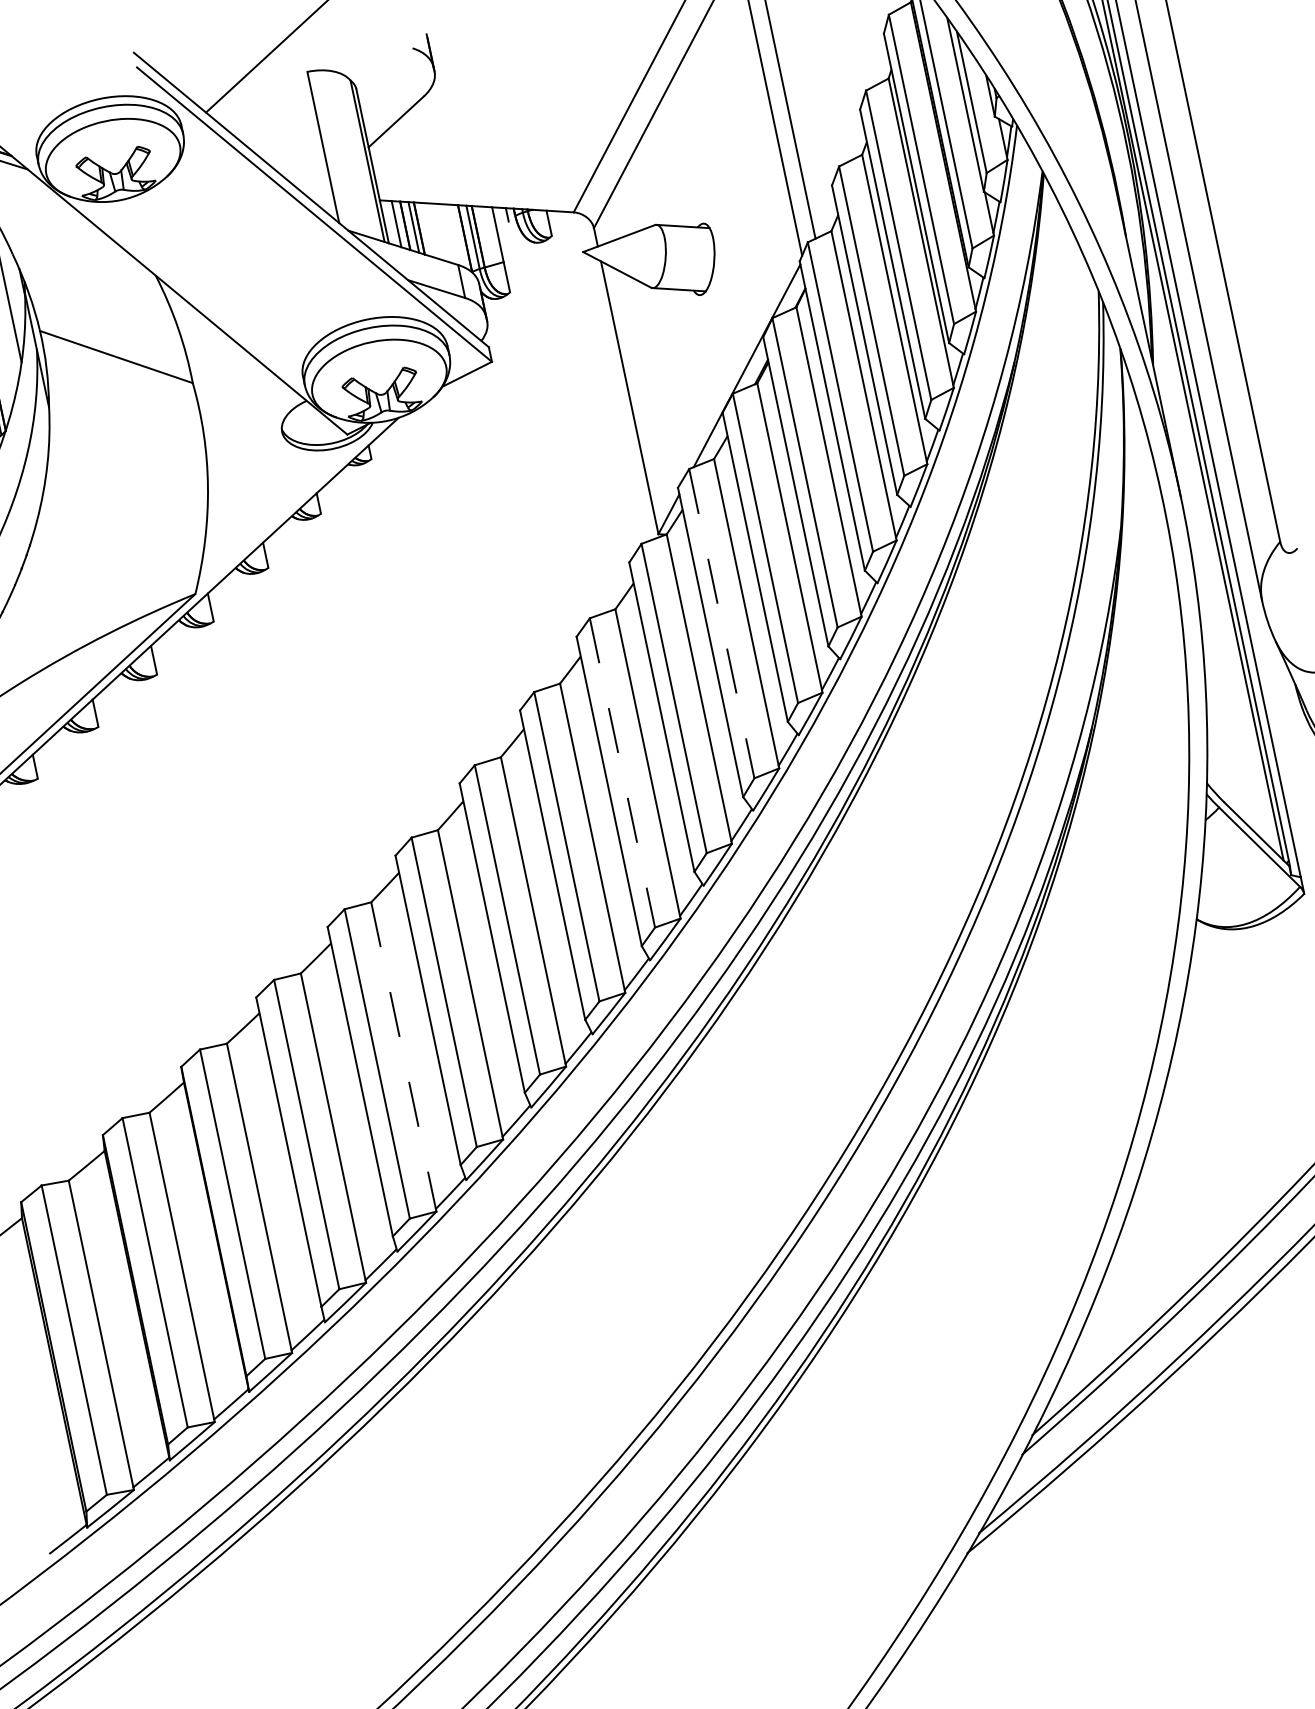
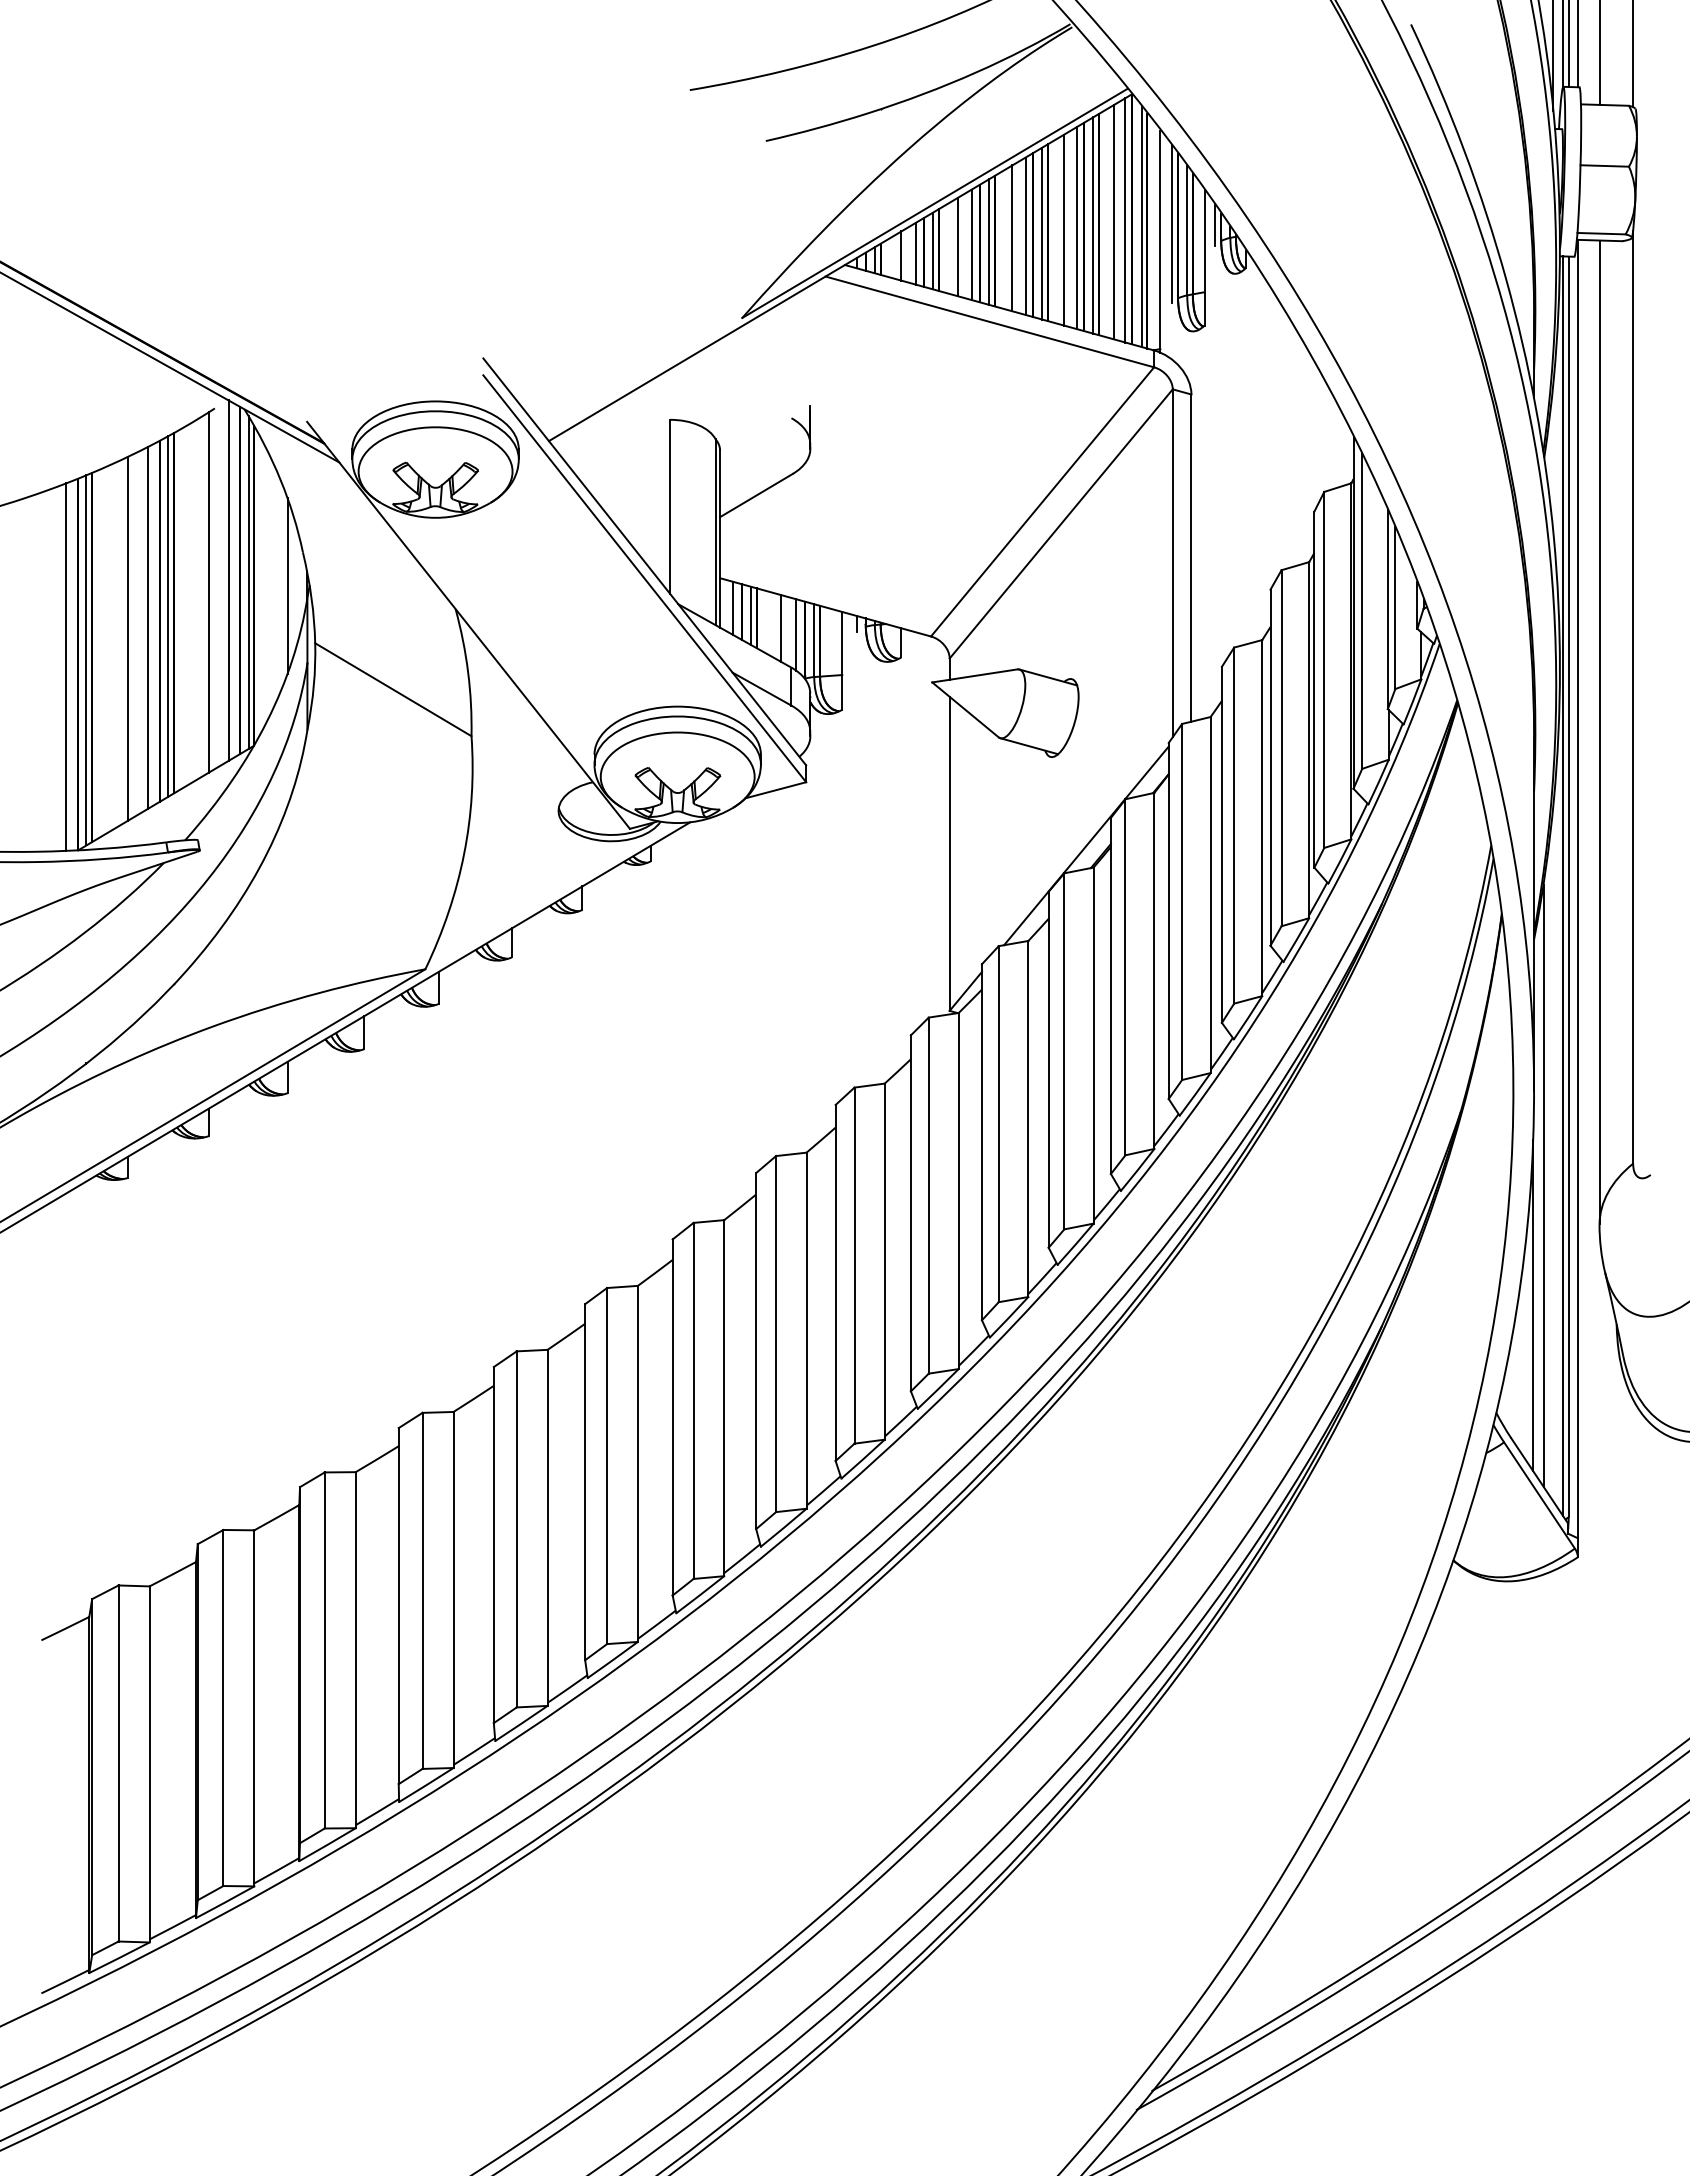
line: (441, 232) -> (780, 627), added
line: (456, 235) -> (796, 634), added
line: (1206, 577) -> (1543, 1185), added
line: (721, 623) -> (998, 1124), dashed -> solid
line: (1219, 683) -> (1533, 1305), added
line: (622, 773) -> (854, 1266), dashed -> solid
line: (403, 1055) -> (547, 1526), dashed -> solid

